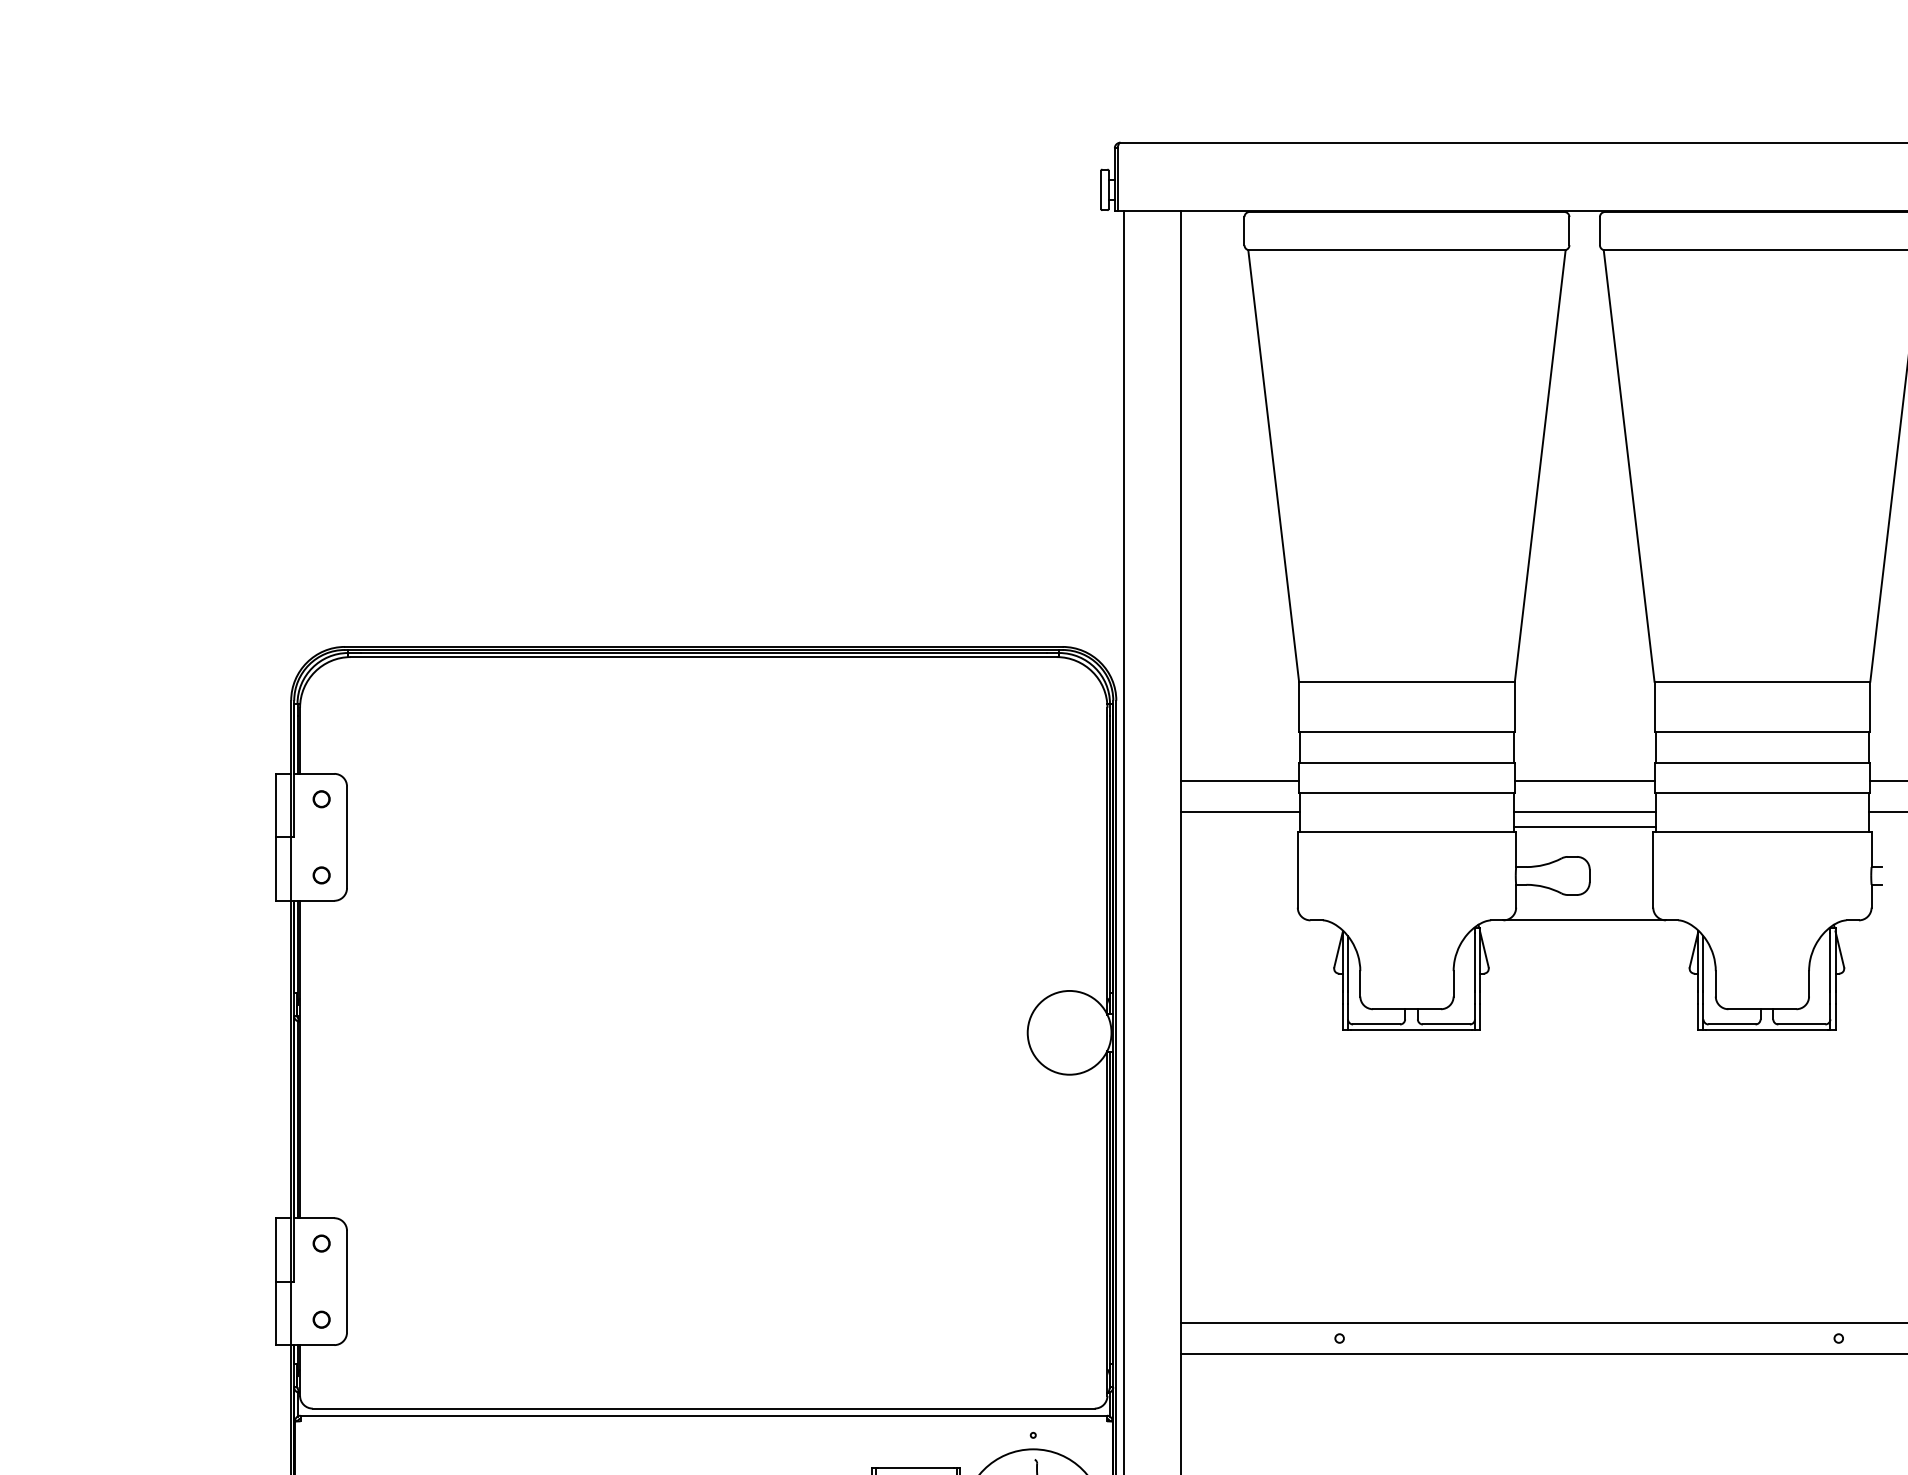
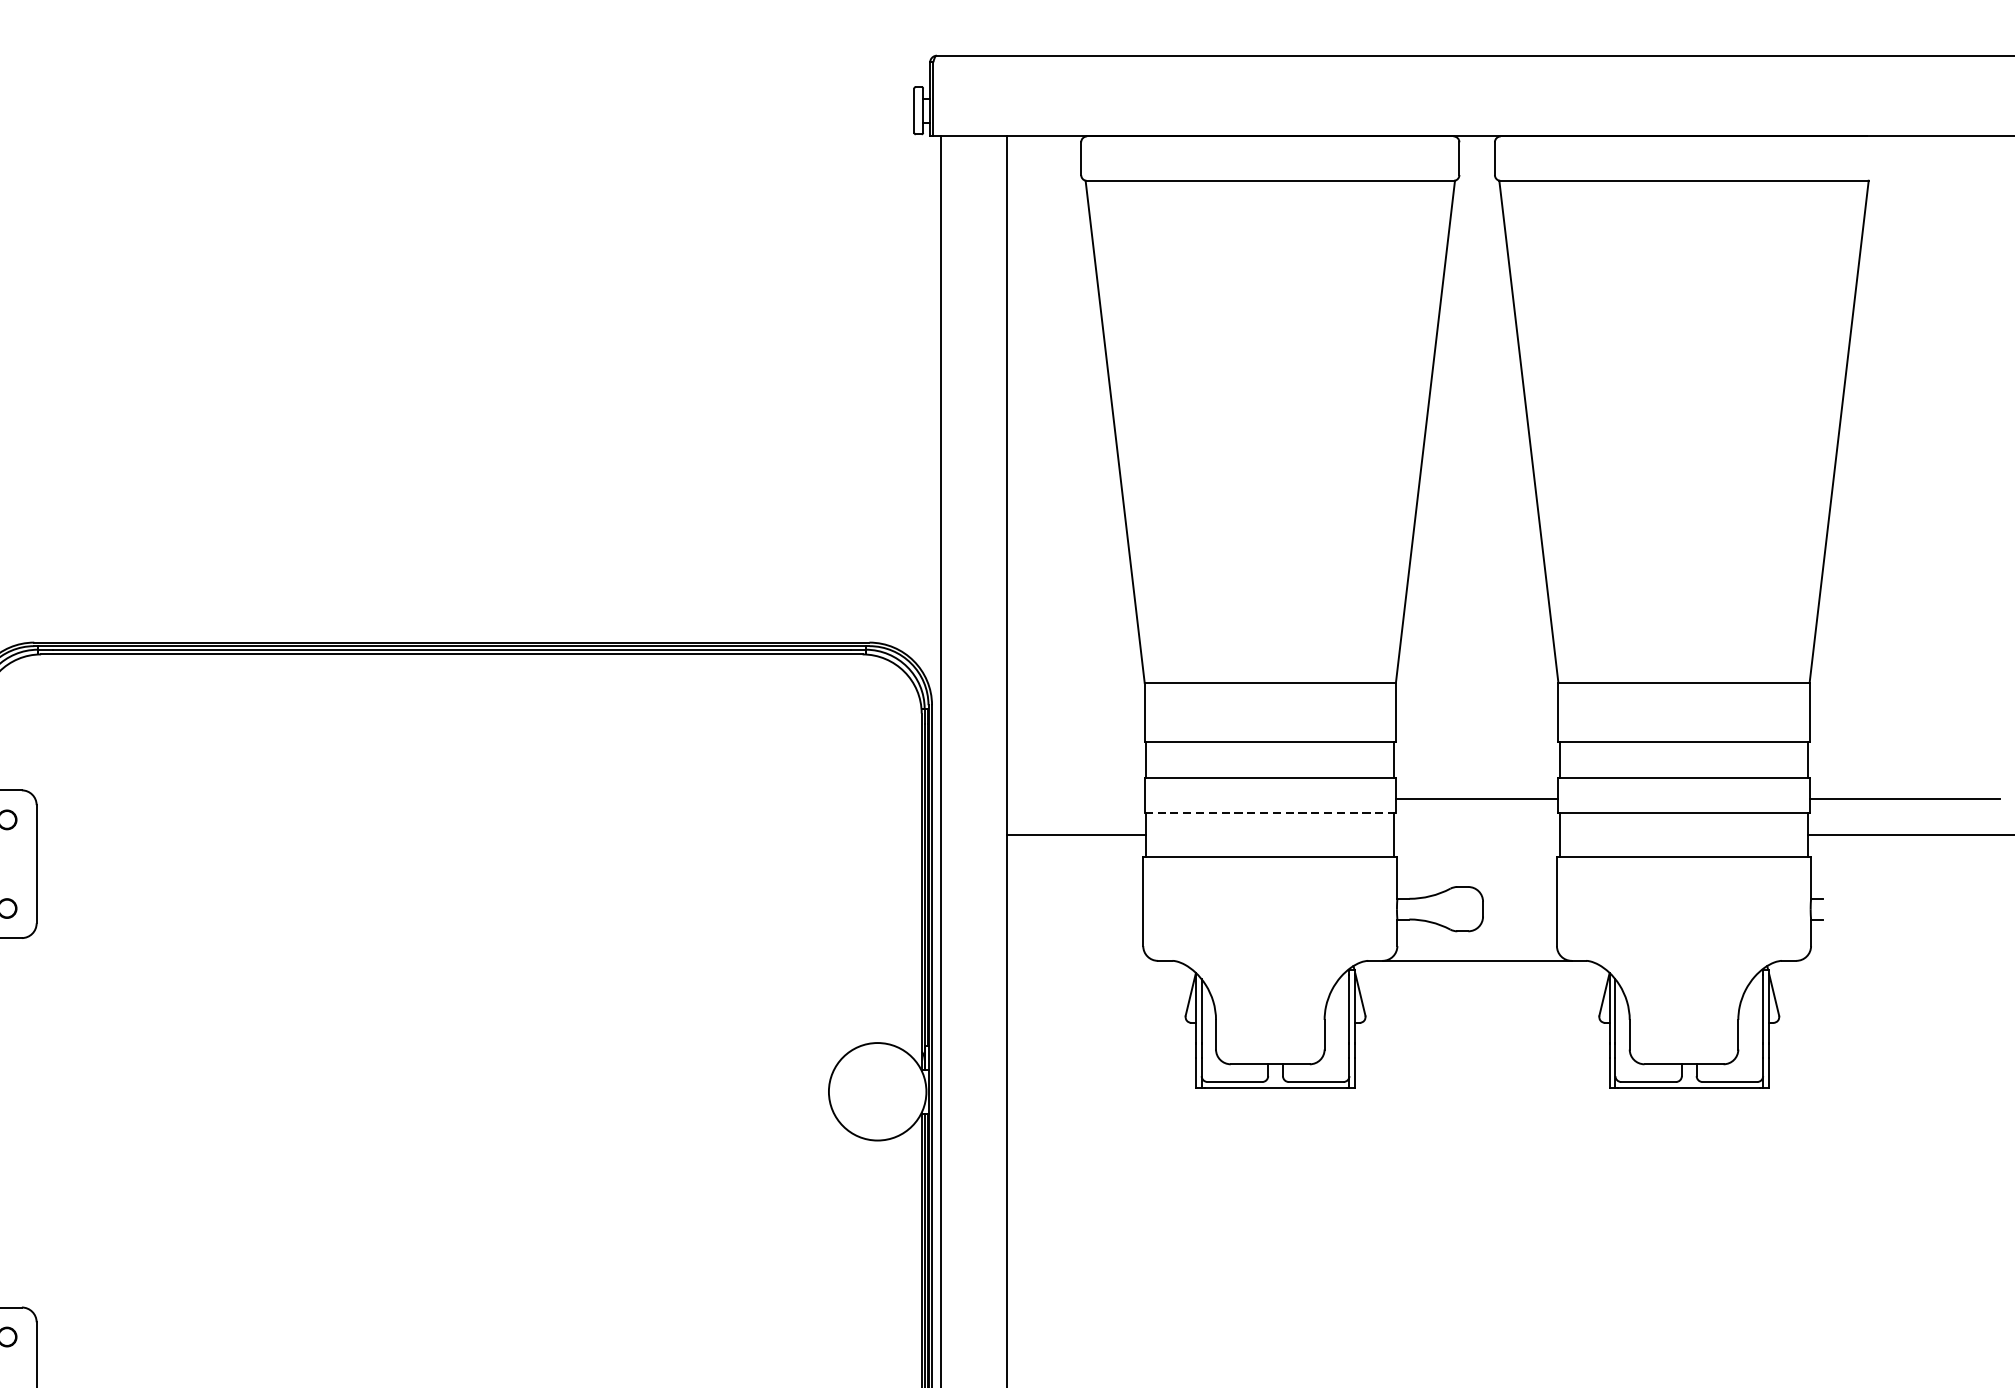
line: (1239, 781) -> (1075, 799), removed
line: (1406, 793) -> (1269, 813), solid -> dashed
line: (1584, 811) -> (1476, 834), removed
line: (1584, 826) -> (1476, 851), removed

